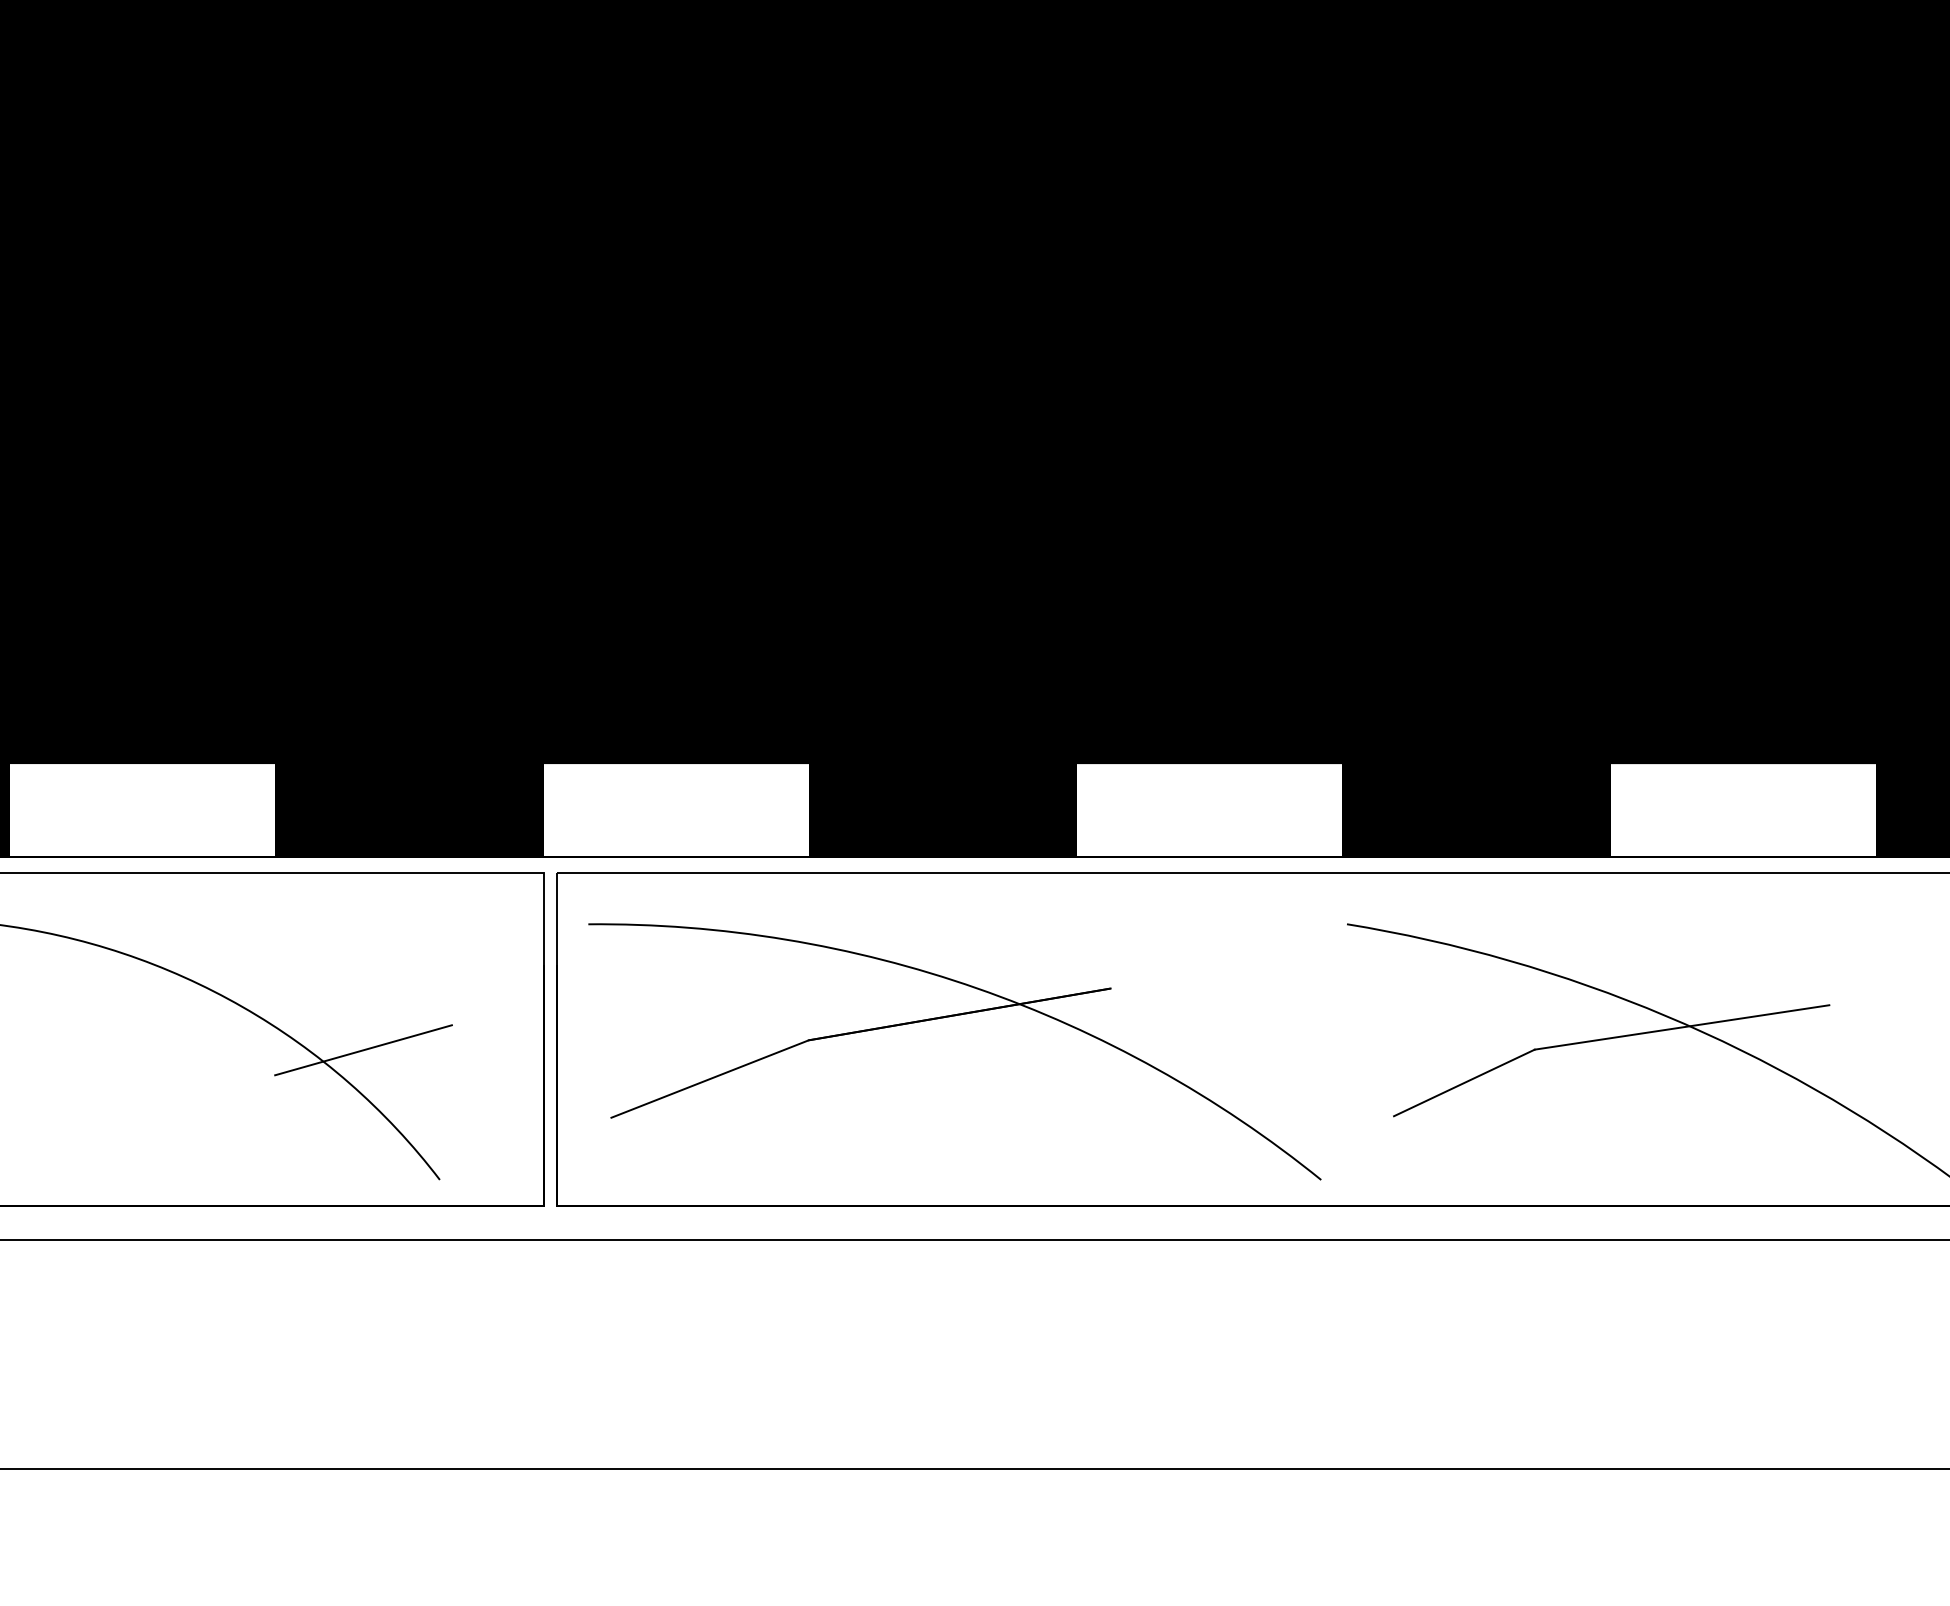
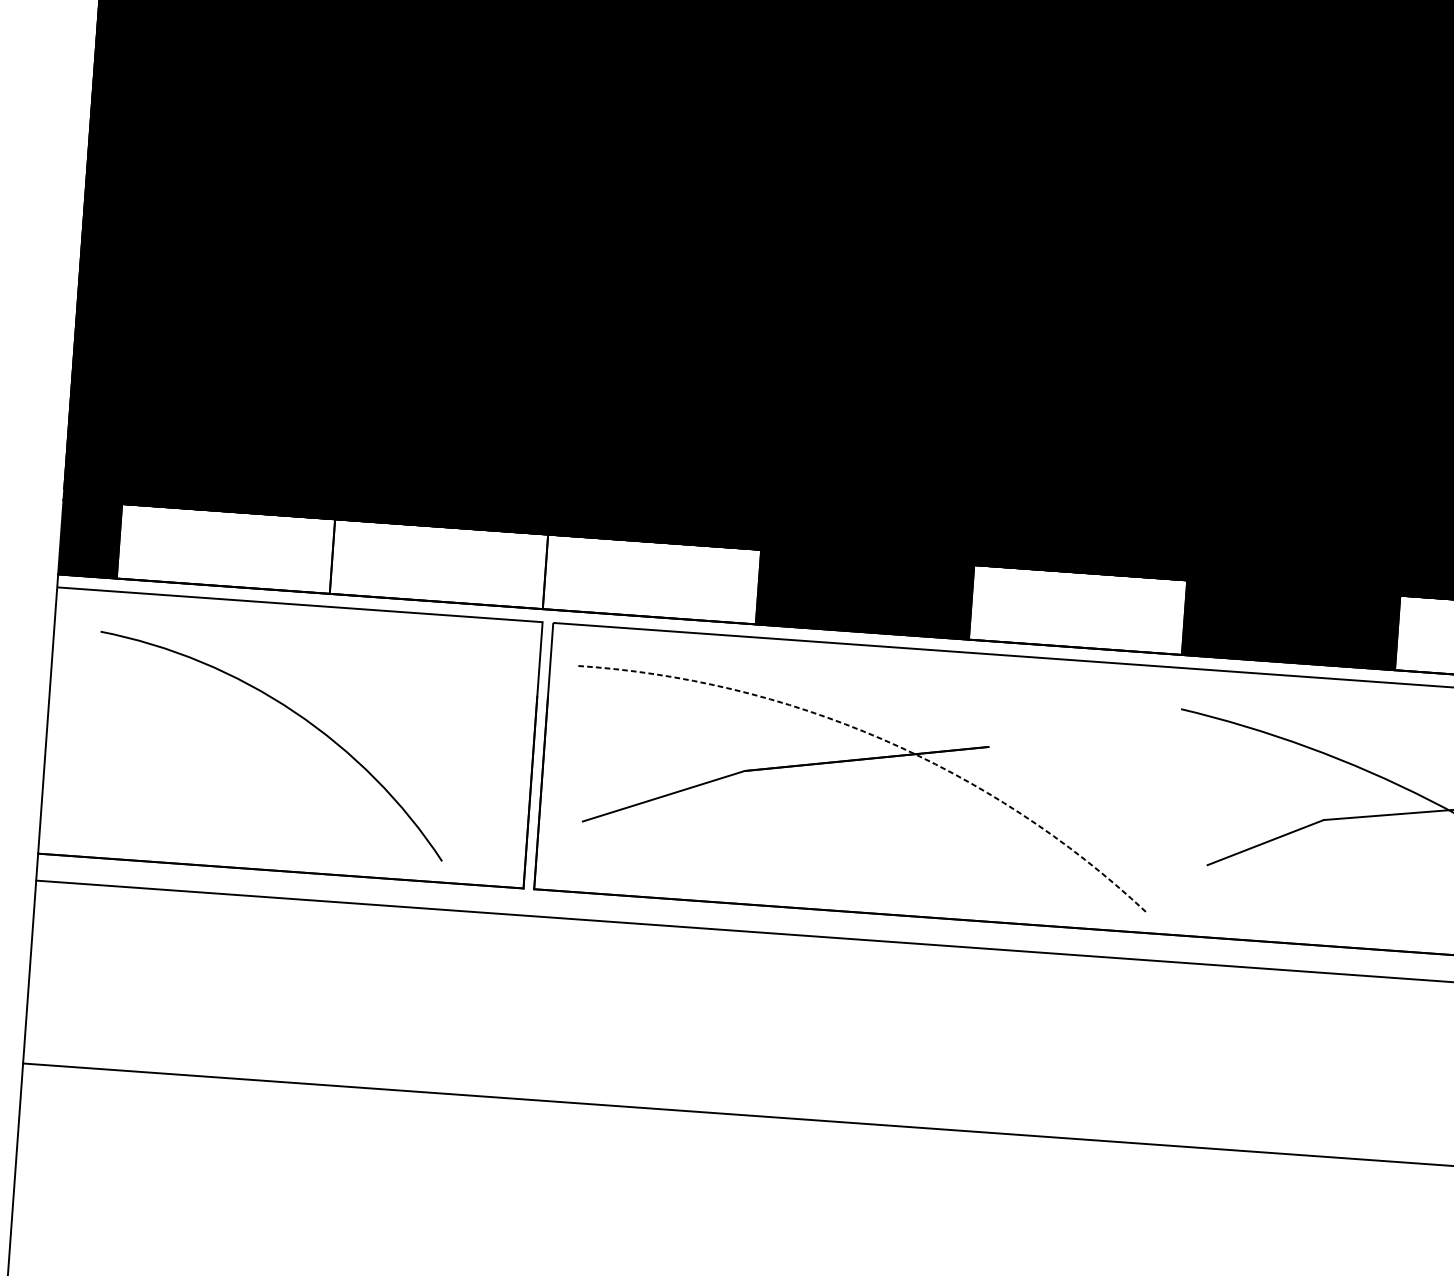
fill: (408, 809) -> (438, 563), removed
arc: (977, 988) -> (882, 739), solid -> dashed
line: (363, 1050) -> (388, 753), removed

